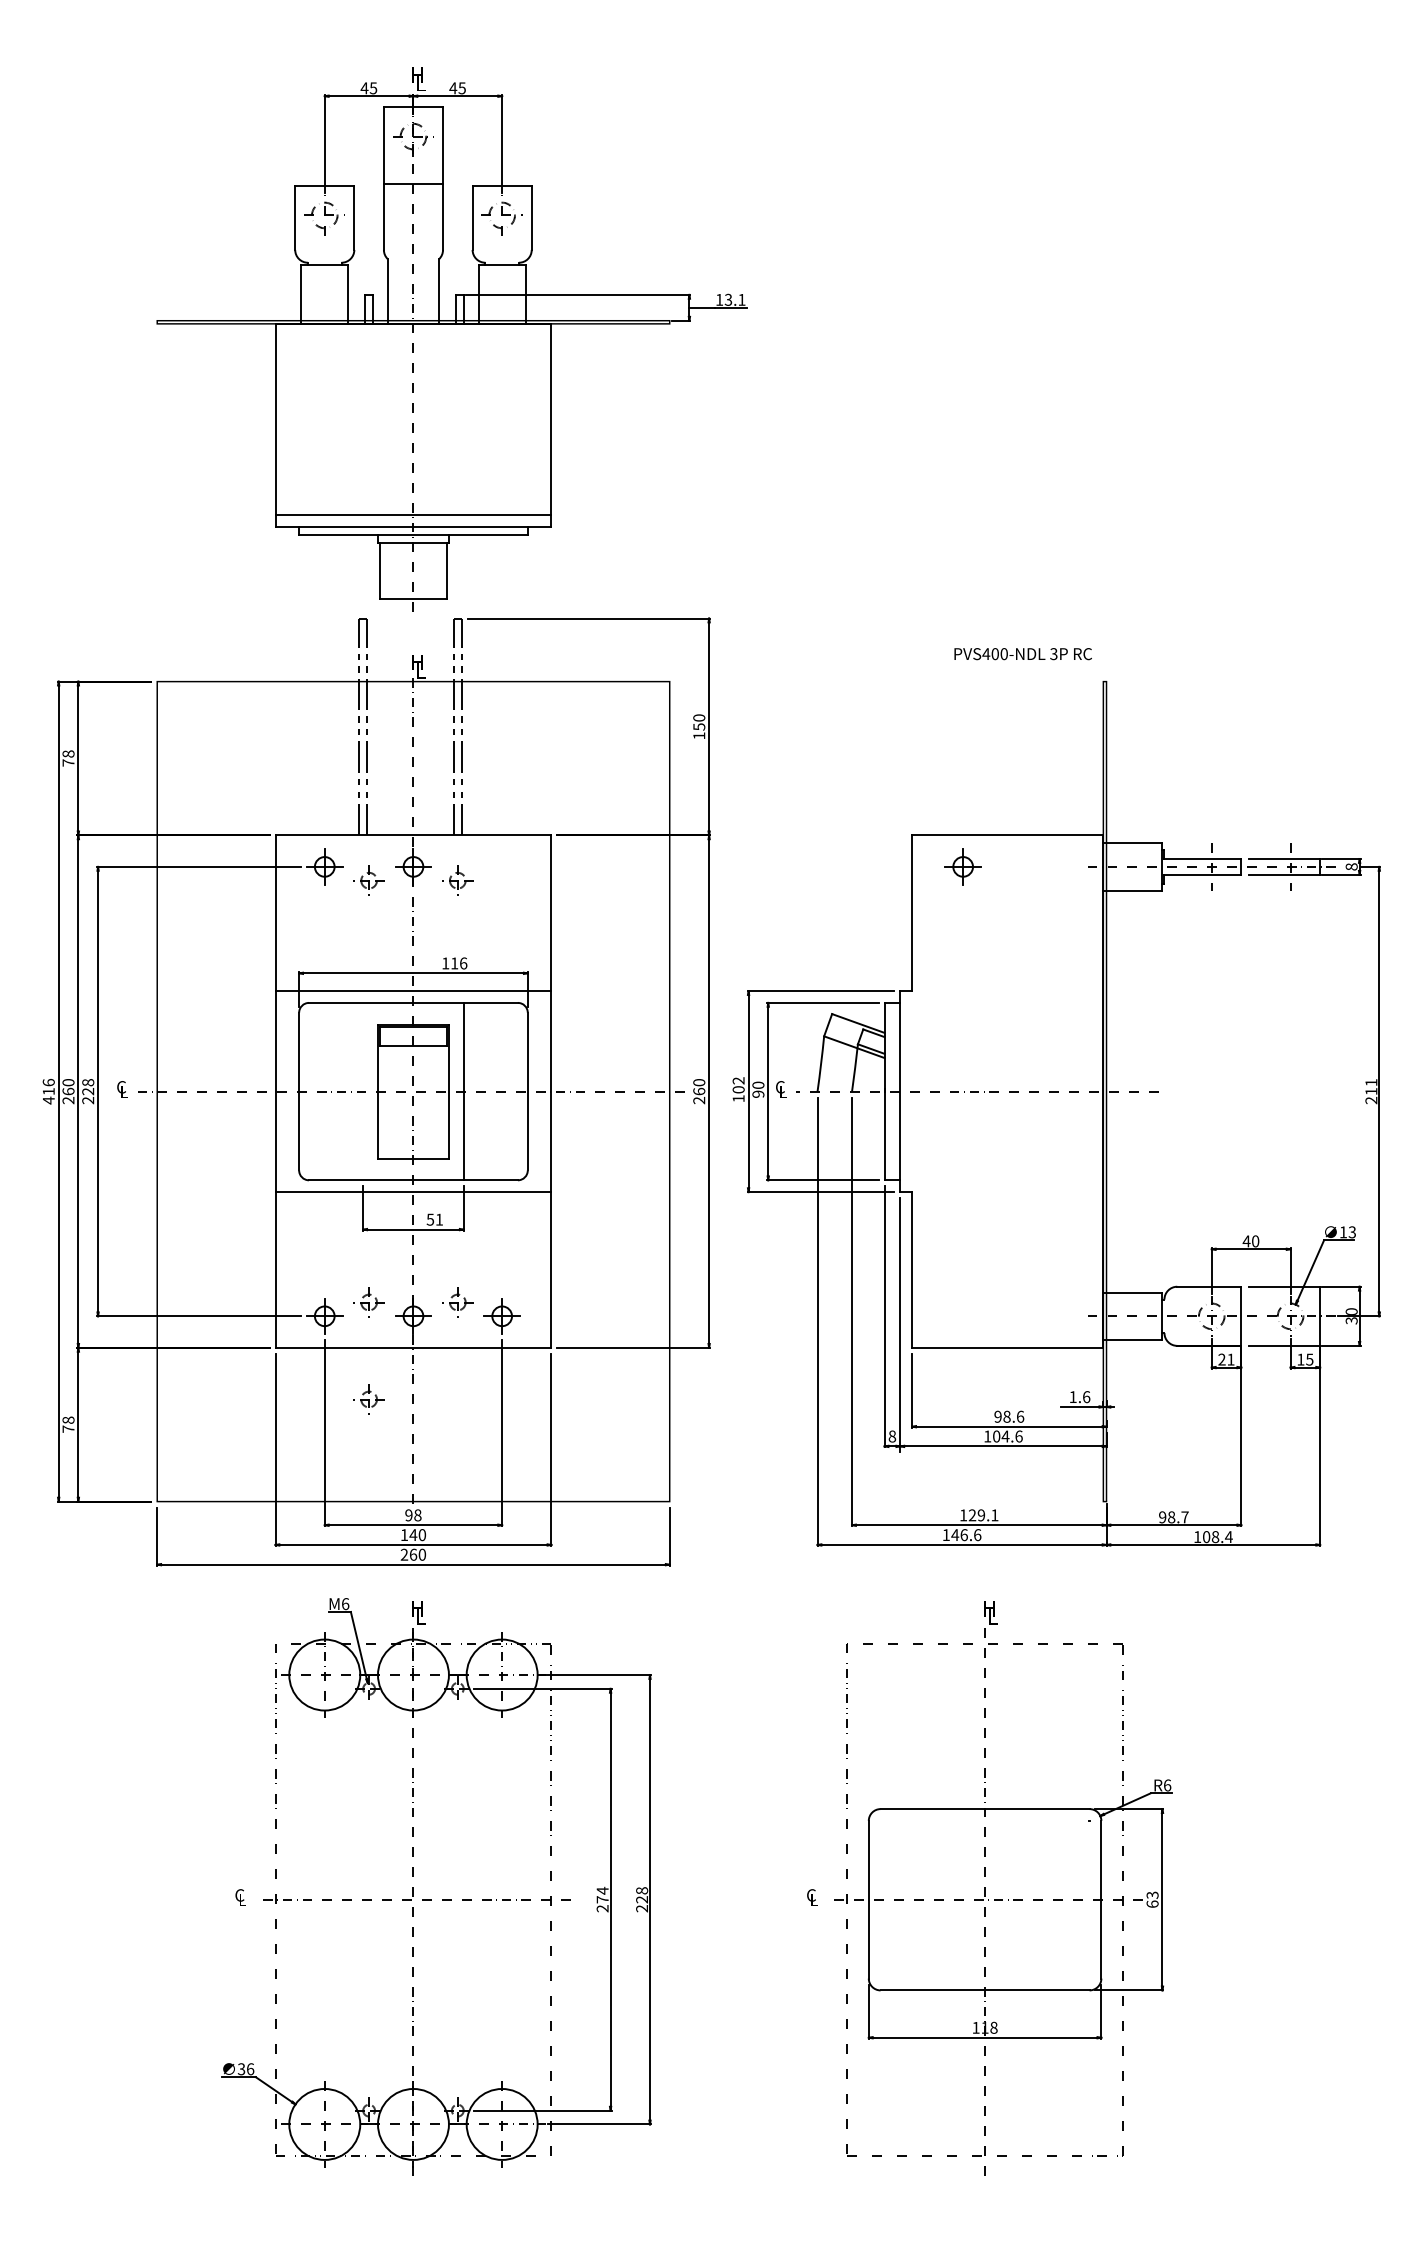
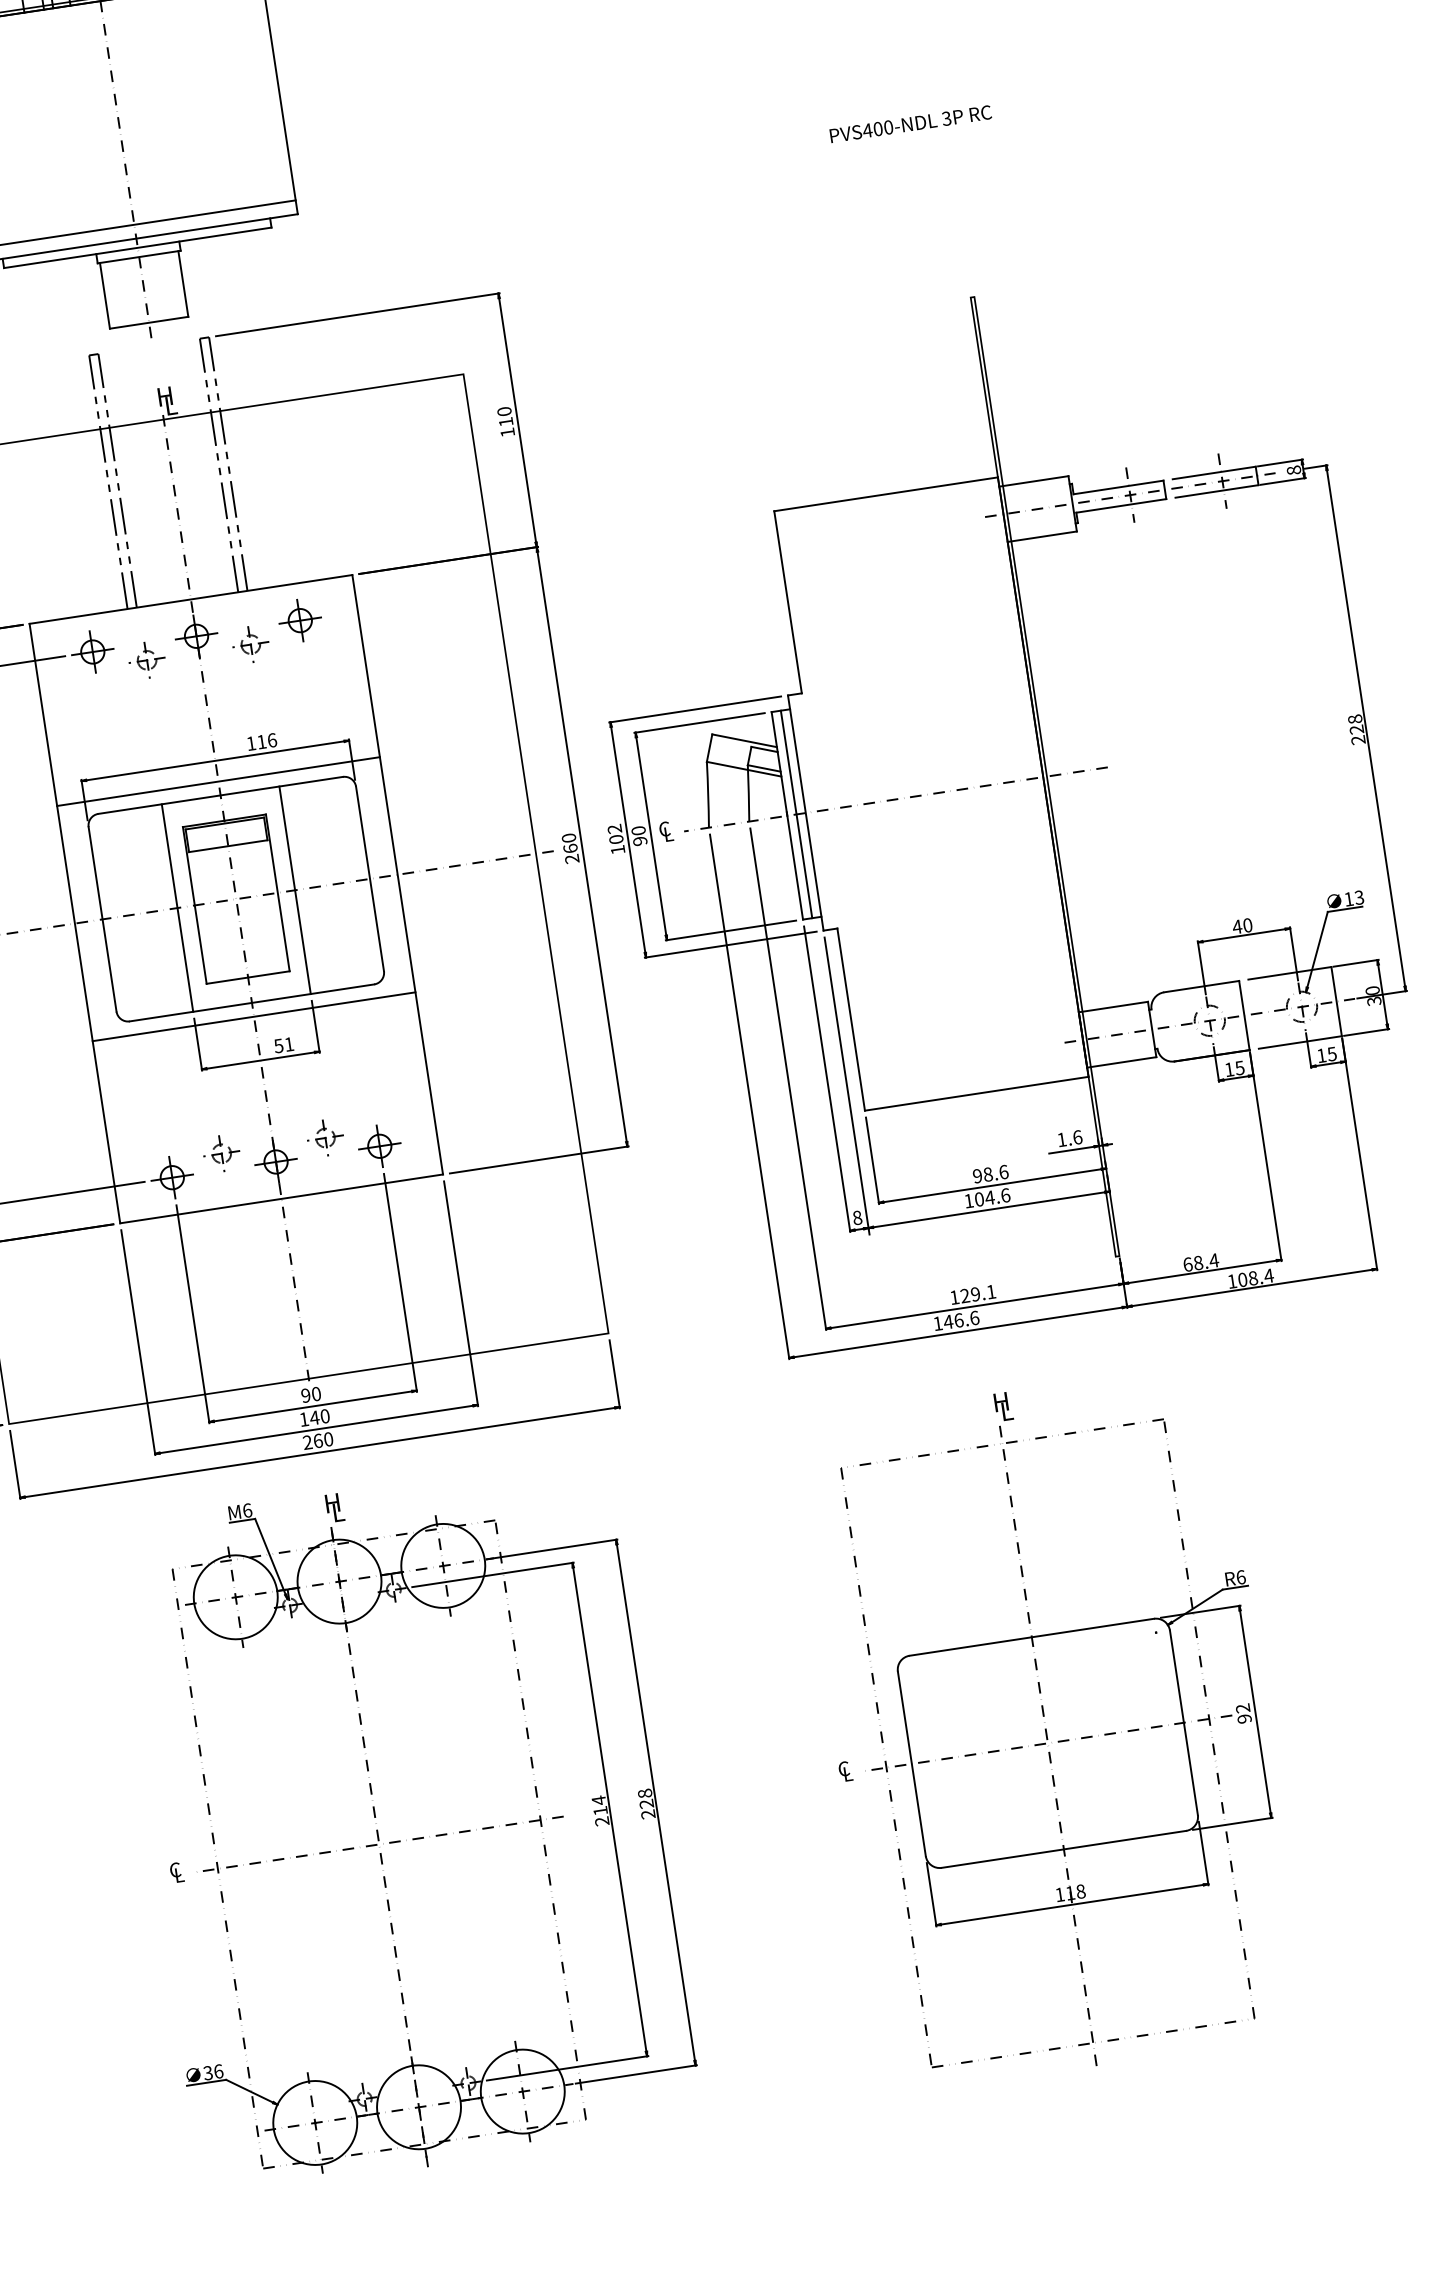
text: (1022, 654) -> (910, 124), moved
text: (699, 726) -> (506, 421), 150 -> 110
part: (962, 866) -> (299, 620), moved
text: (1371, 1087) -> (1356, 724), 211 -> 228
line: (363, 1091) -> (177, 907), added
line: (892, 1091) -> (796, 814), added
text: (1226, 1359) -> (1234, 1068), 21 -> 15
part: (368, 1399) -> (238, 1267), removed
text: (417, 1515) -> (316, 1394), 98 -> 90
text: (1174, 1517) -> (1201, 1262), 98.7 -> 68.4
text: (602, 1899) -> (600, 1810), 274 -> 214
text: (1152, 1899) -> (1243, 1713), 63 -> 92

